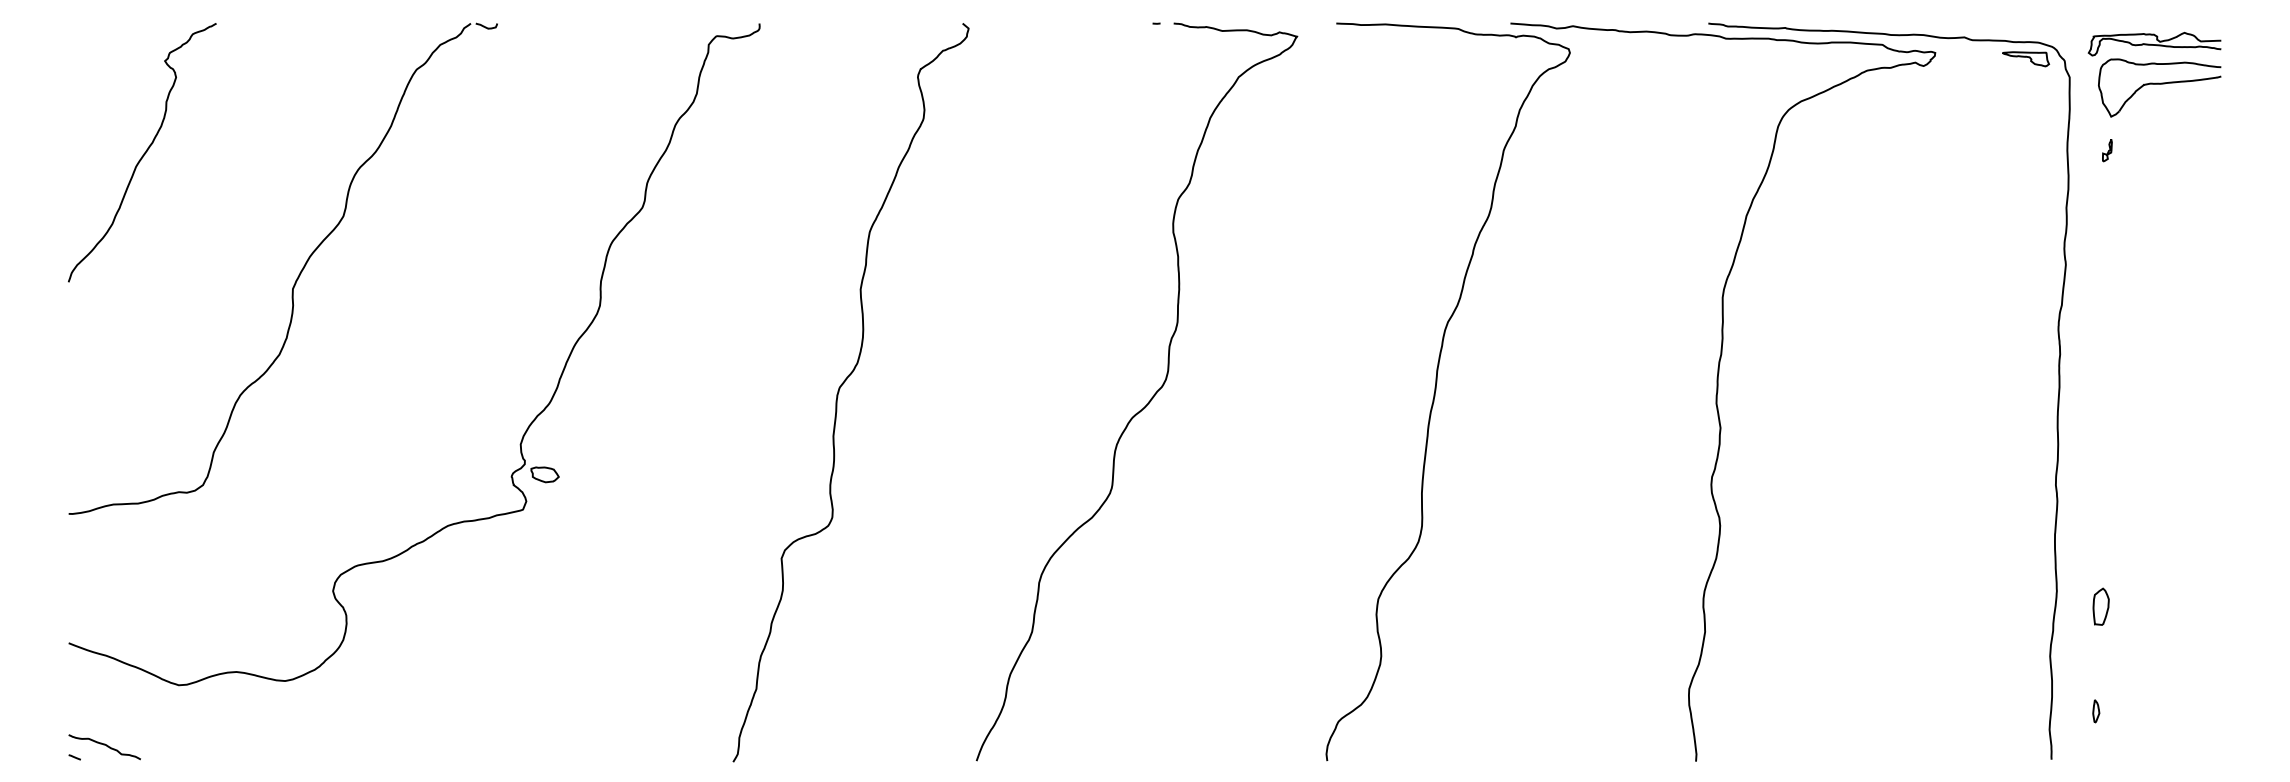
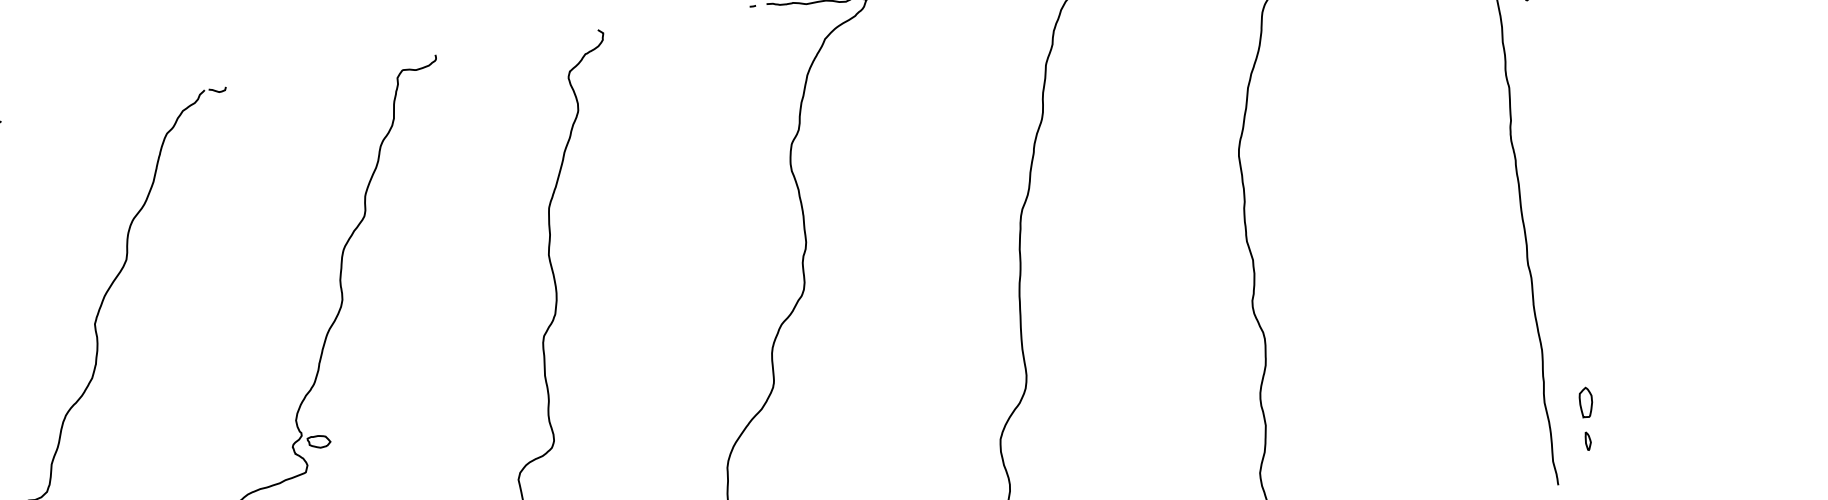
part: (2100, 606) -> (1585, 402), moved

